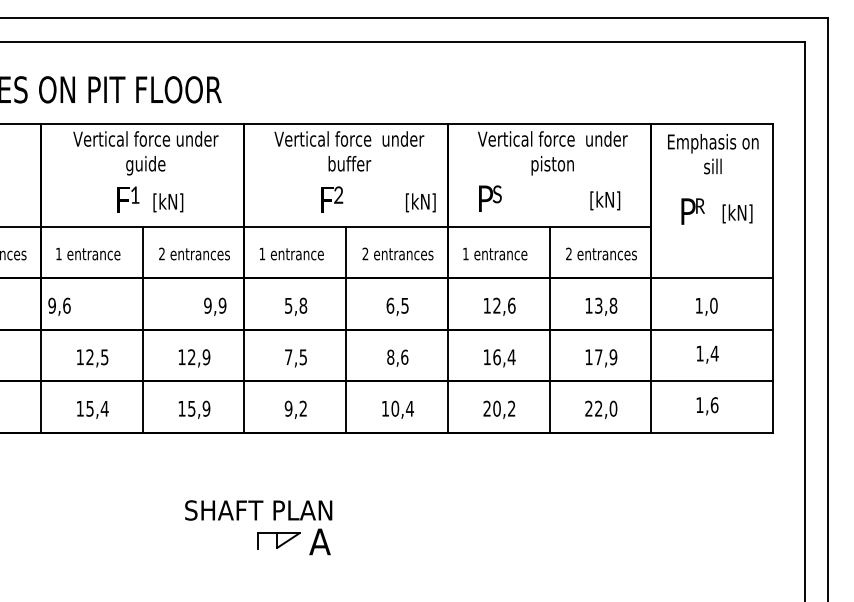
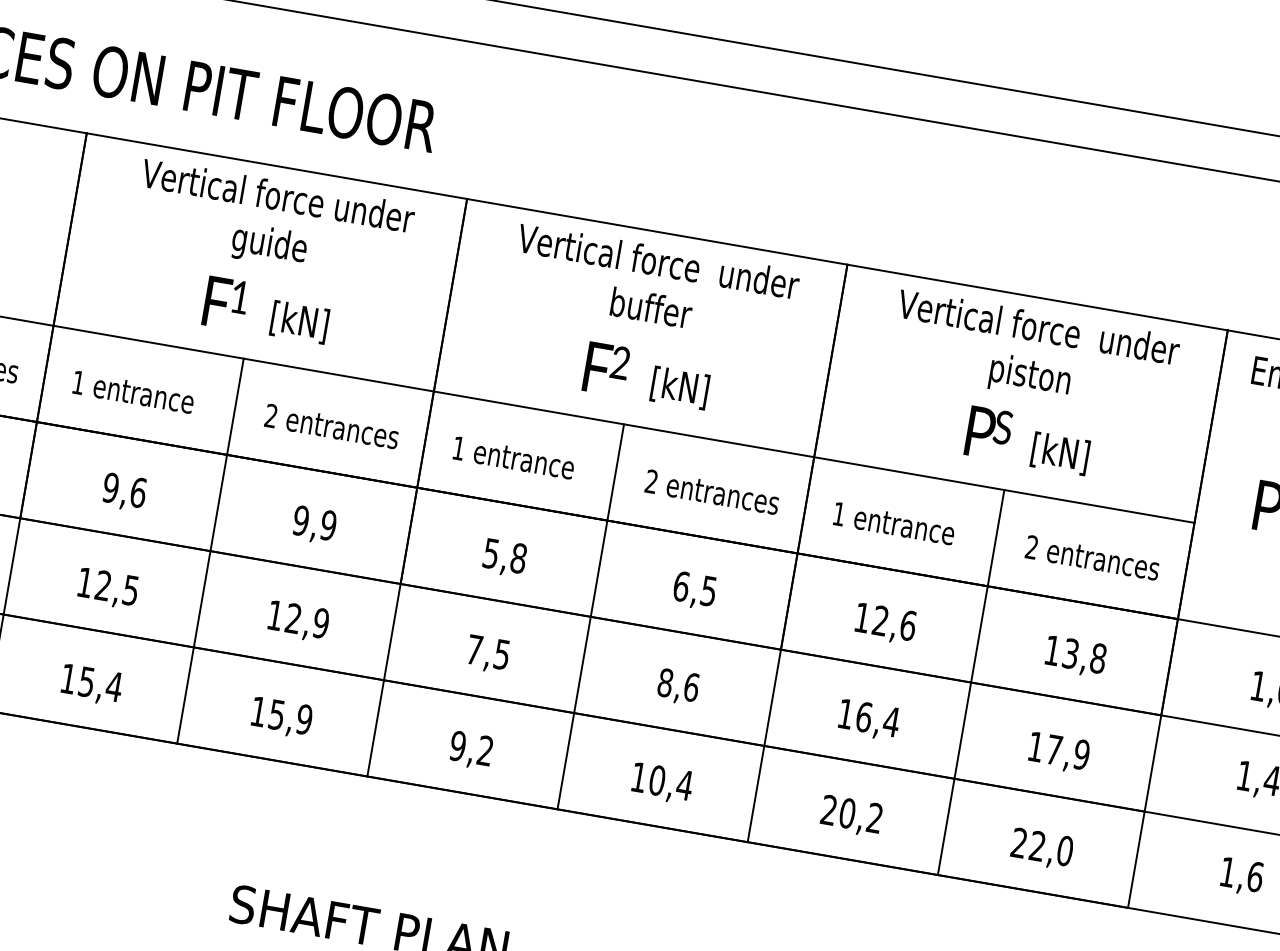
text: (490, 198) -> (989, 433), moved
text: (605, 200) -> (1060, 453), moved
text: (420, 202) -> (679, 387), moved
text: (59, 306) -> (124, 491), moved
text: (215, 306) -> (315, 524), moved

